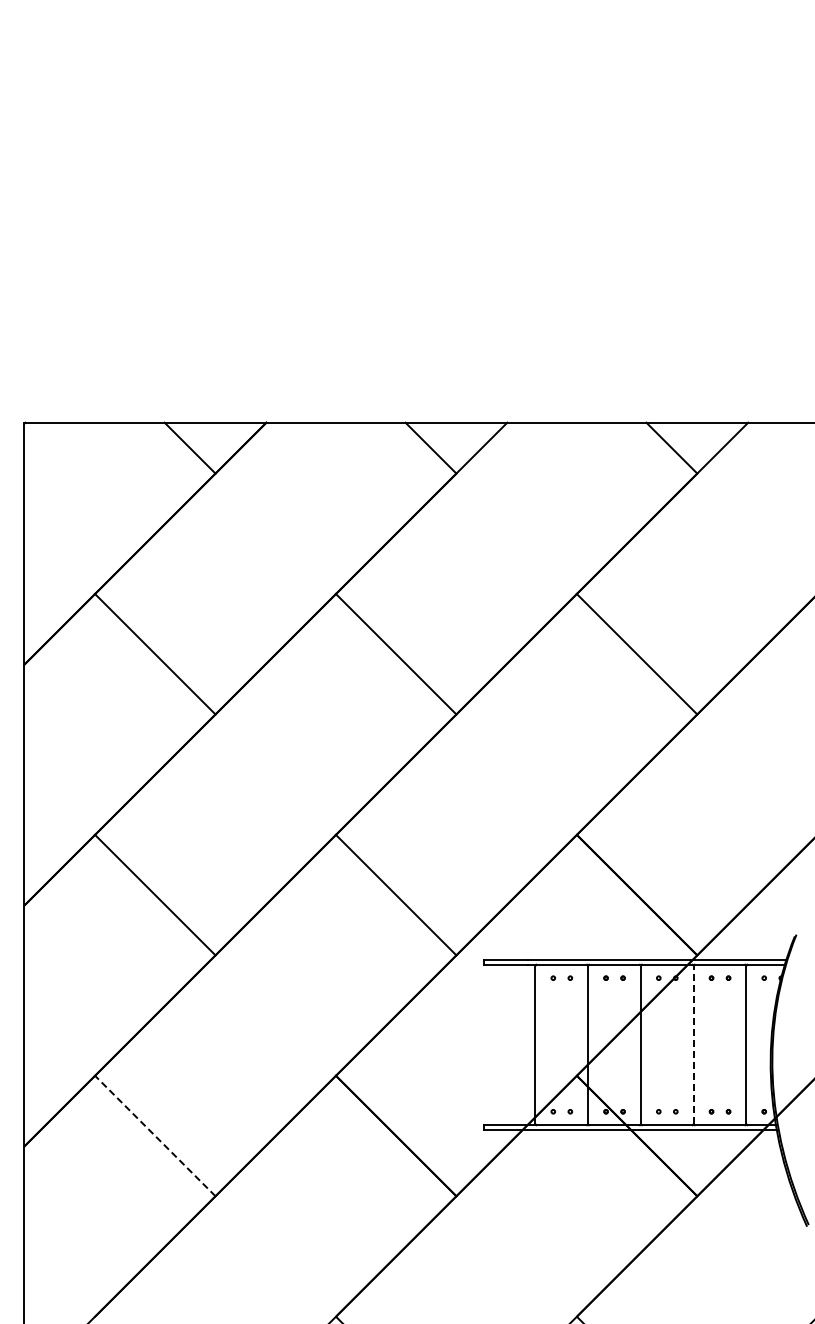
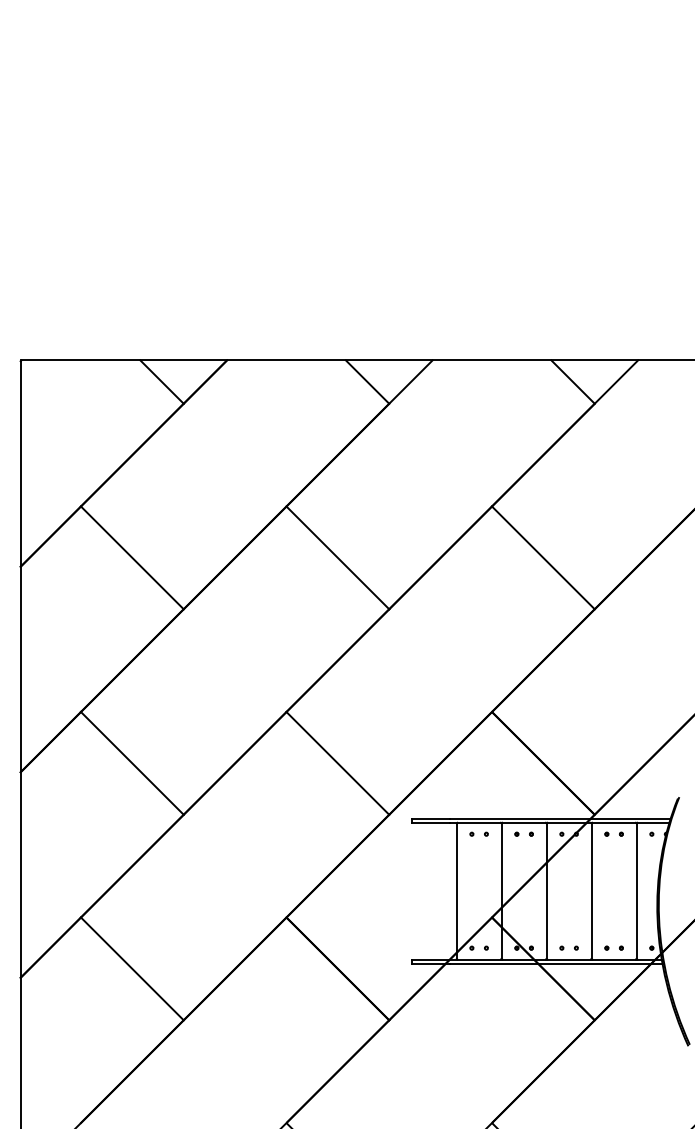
line: (693, 1044) -> (591, 890), dashed -> solid
line: (154, 1135) -> (131, 968), dashed -> solid

